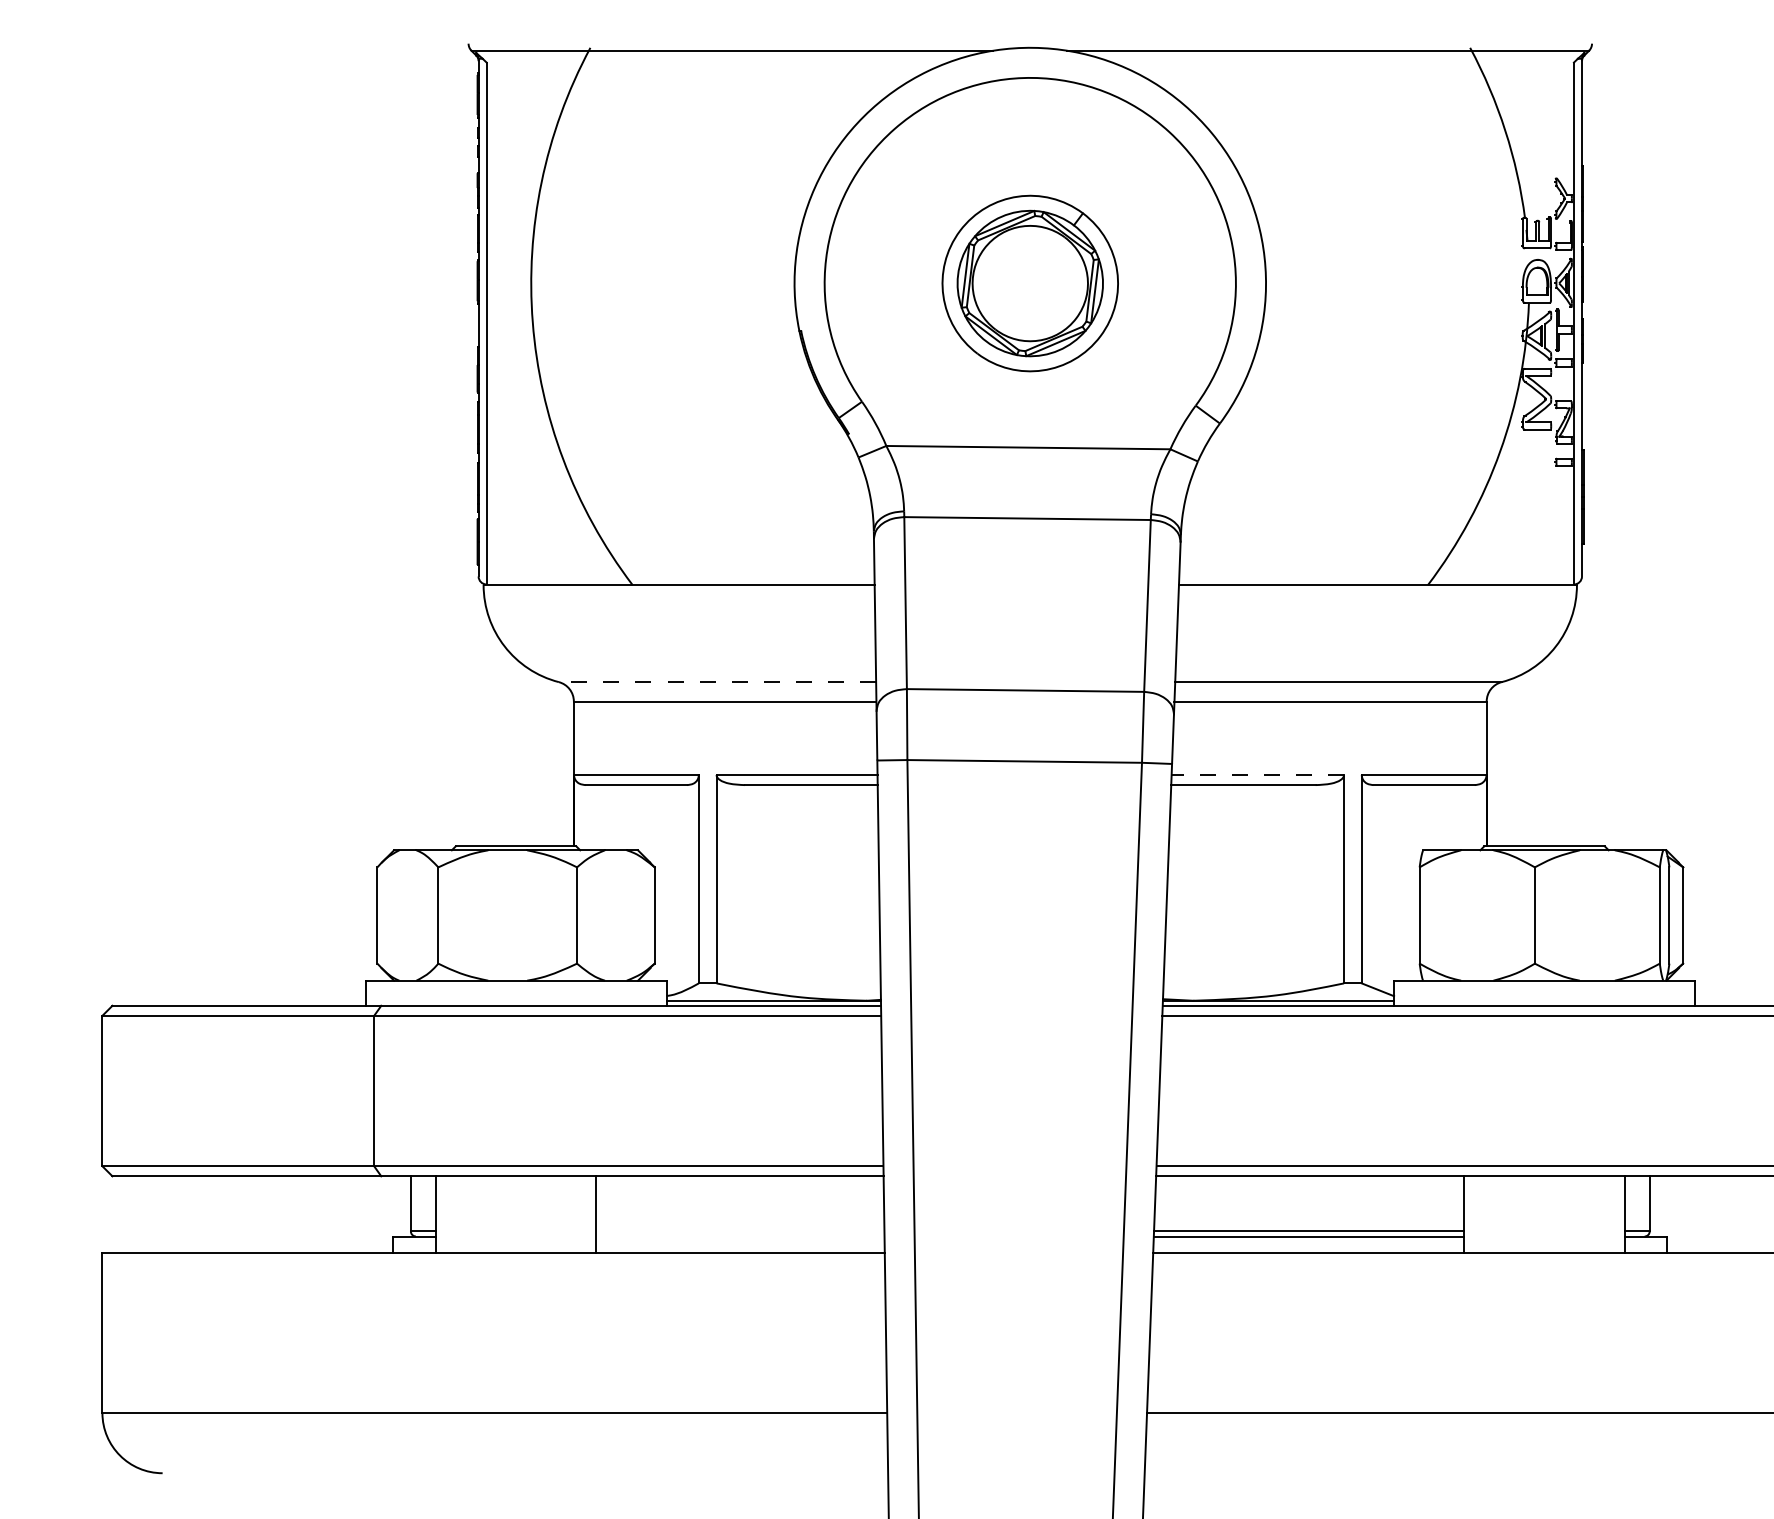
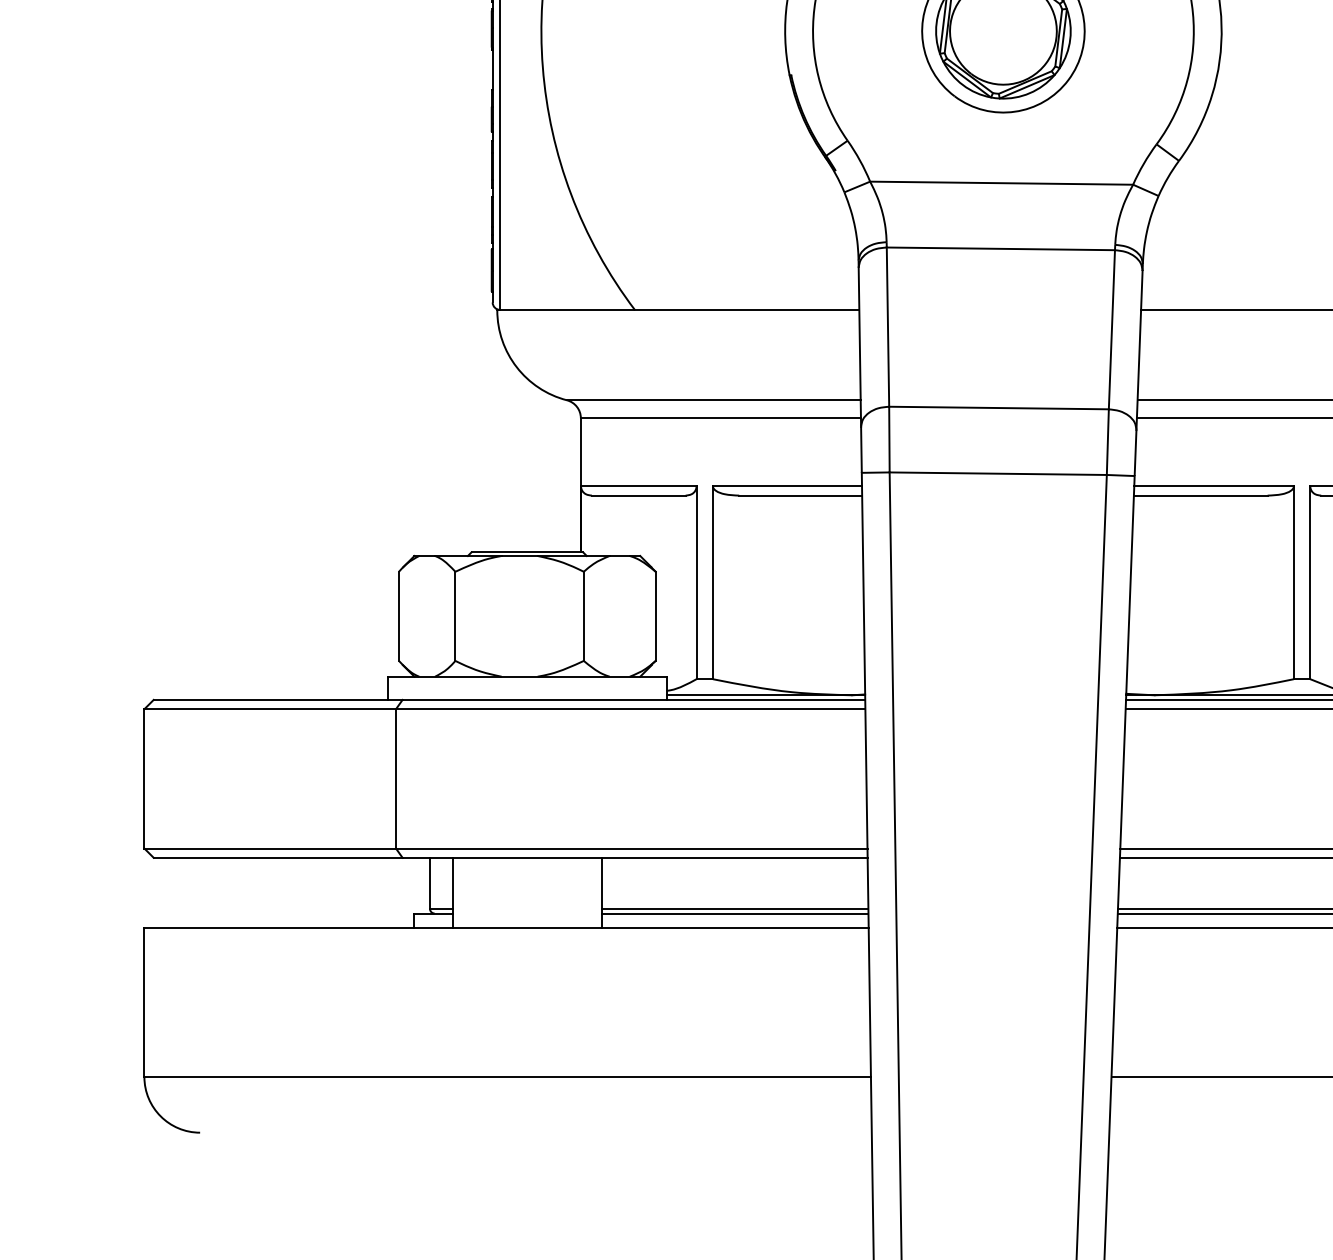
line: (717, 682) -> (713, 400), dashed -> solid
line: (1257, 775) -> (1213, 486), dashed -> solid
line: (740, 1231) -> (735, 908), added
line: (740, 1236) -> (735, 913), added

